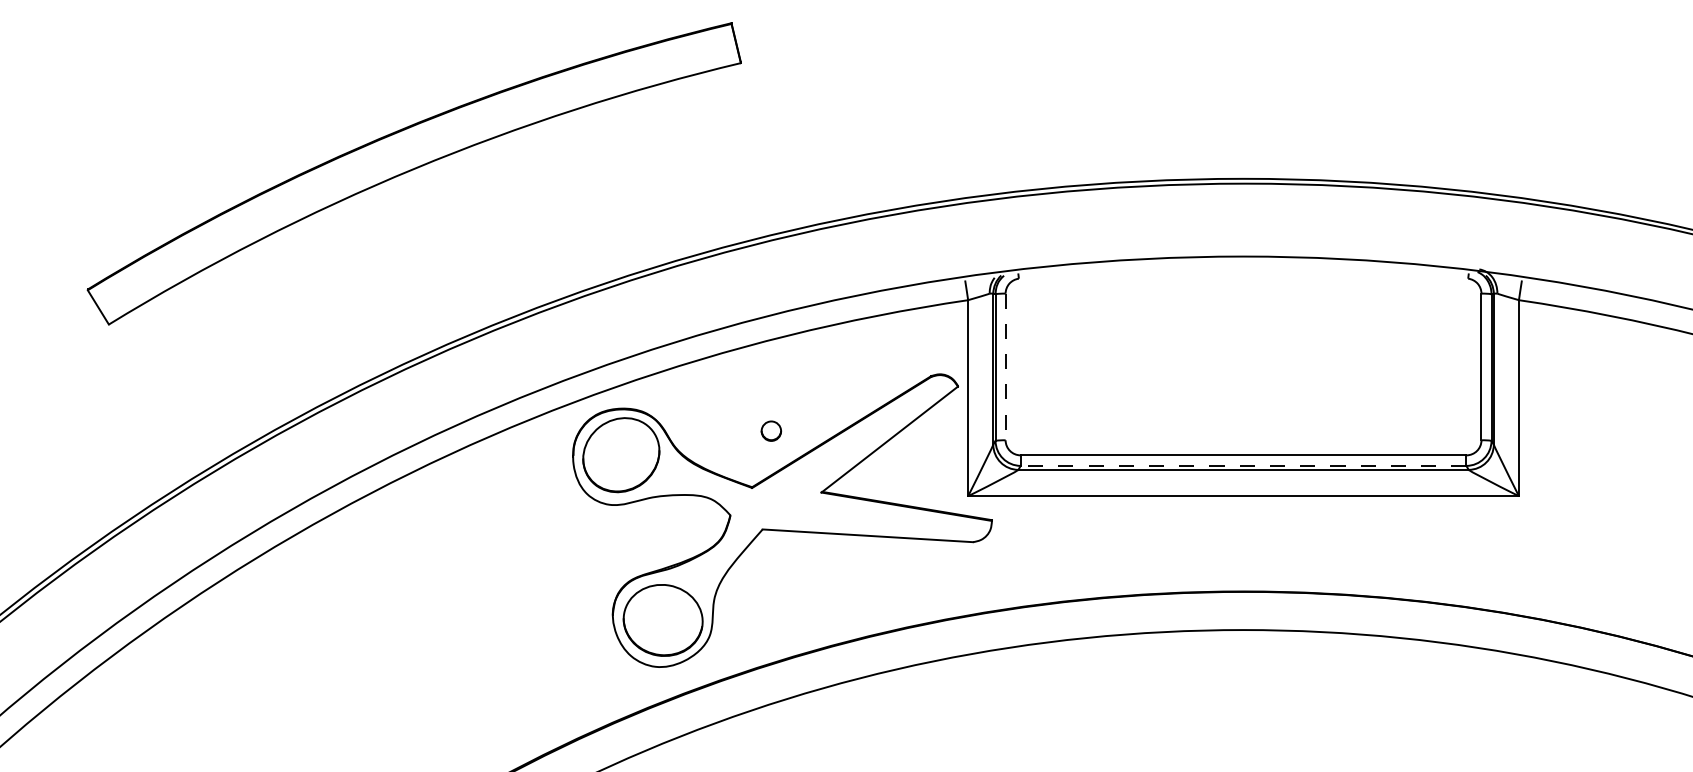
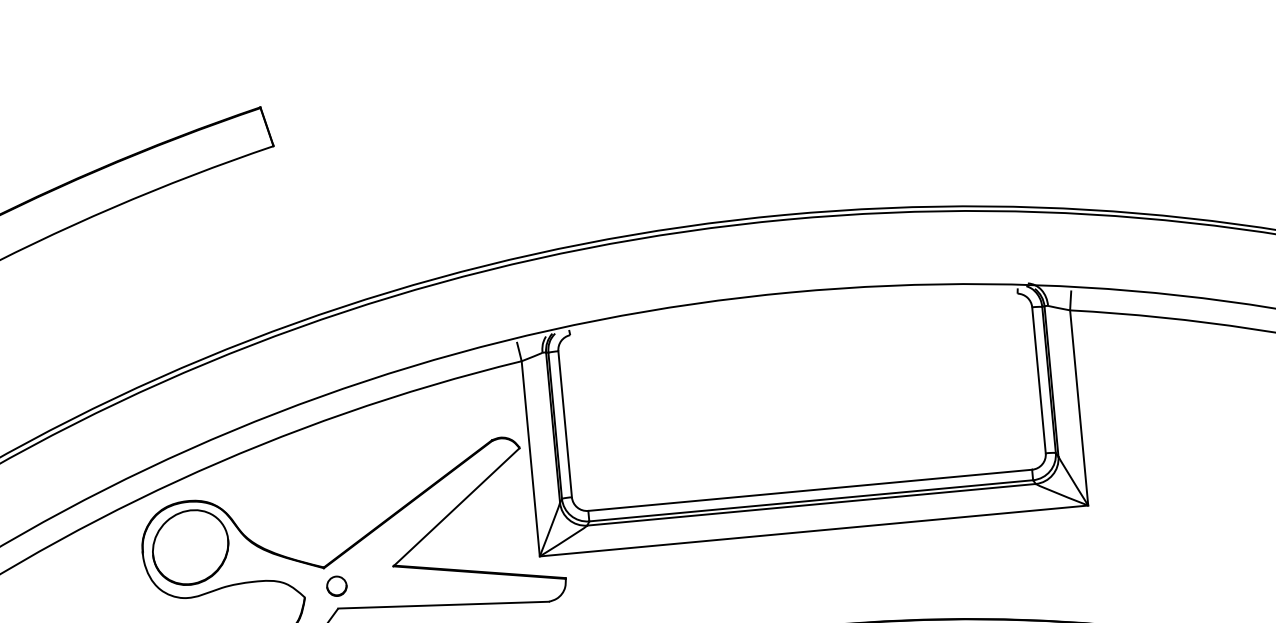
line: (1005, 367) -> (565, 424), dashed -> solid
part: (771, 430) -> (336, 585), moved
line: (1243, 465) -> (811, 500), dashed -> solid

